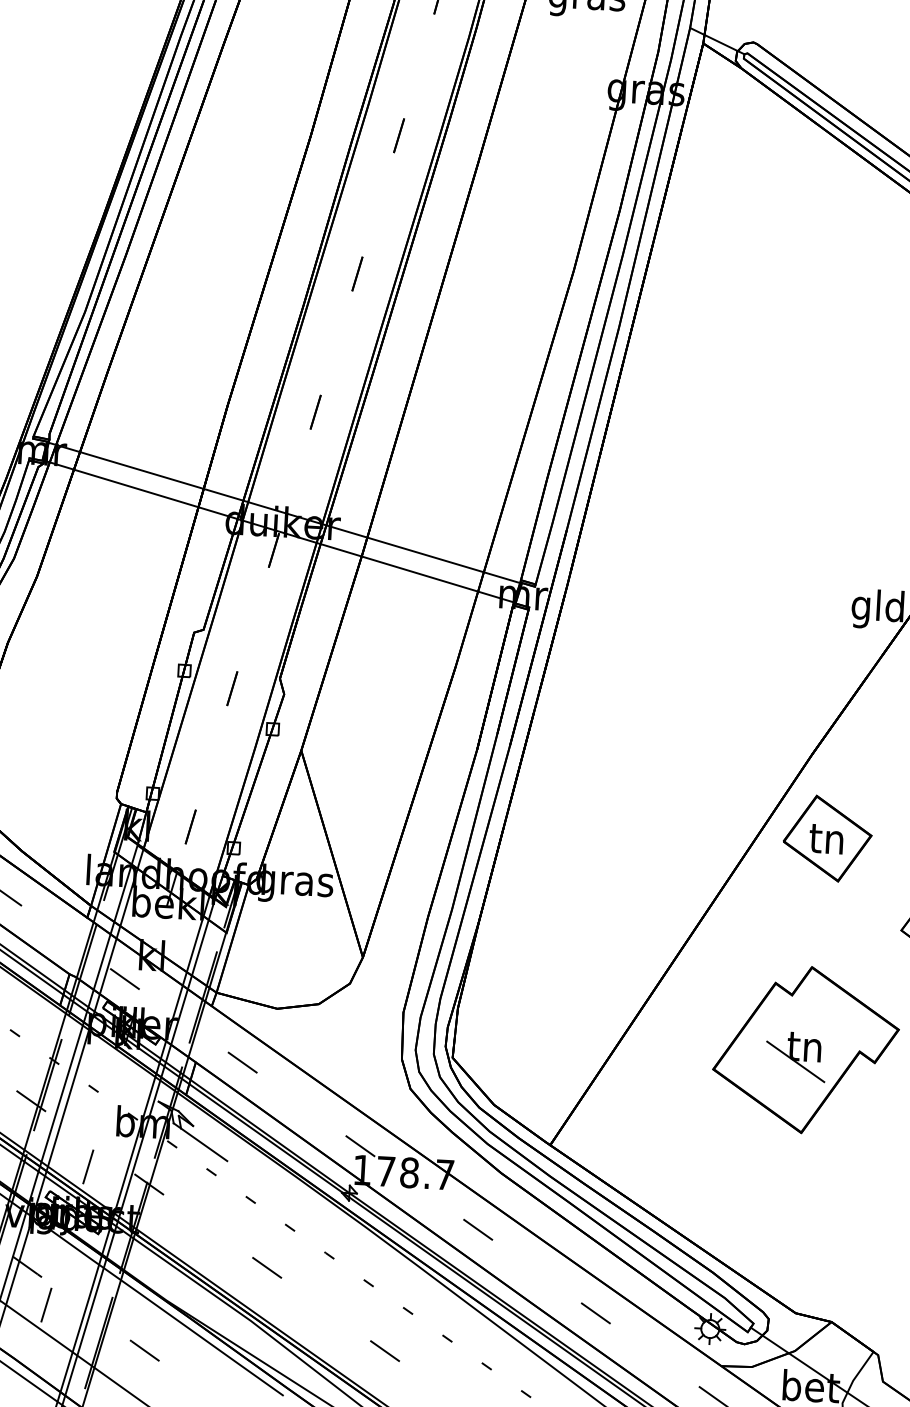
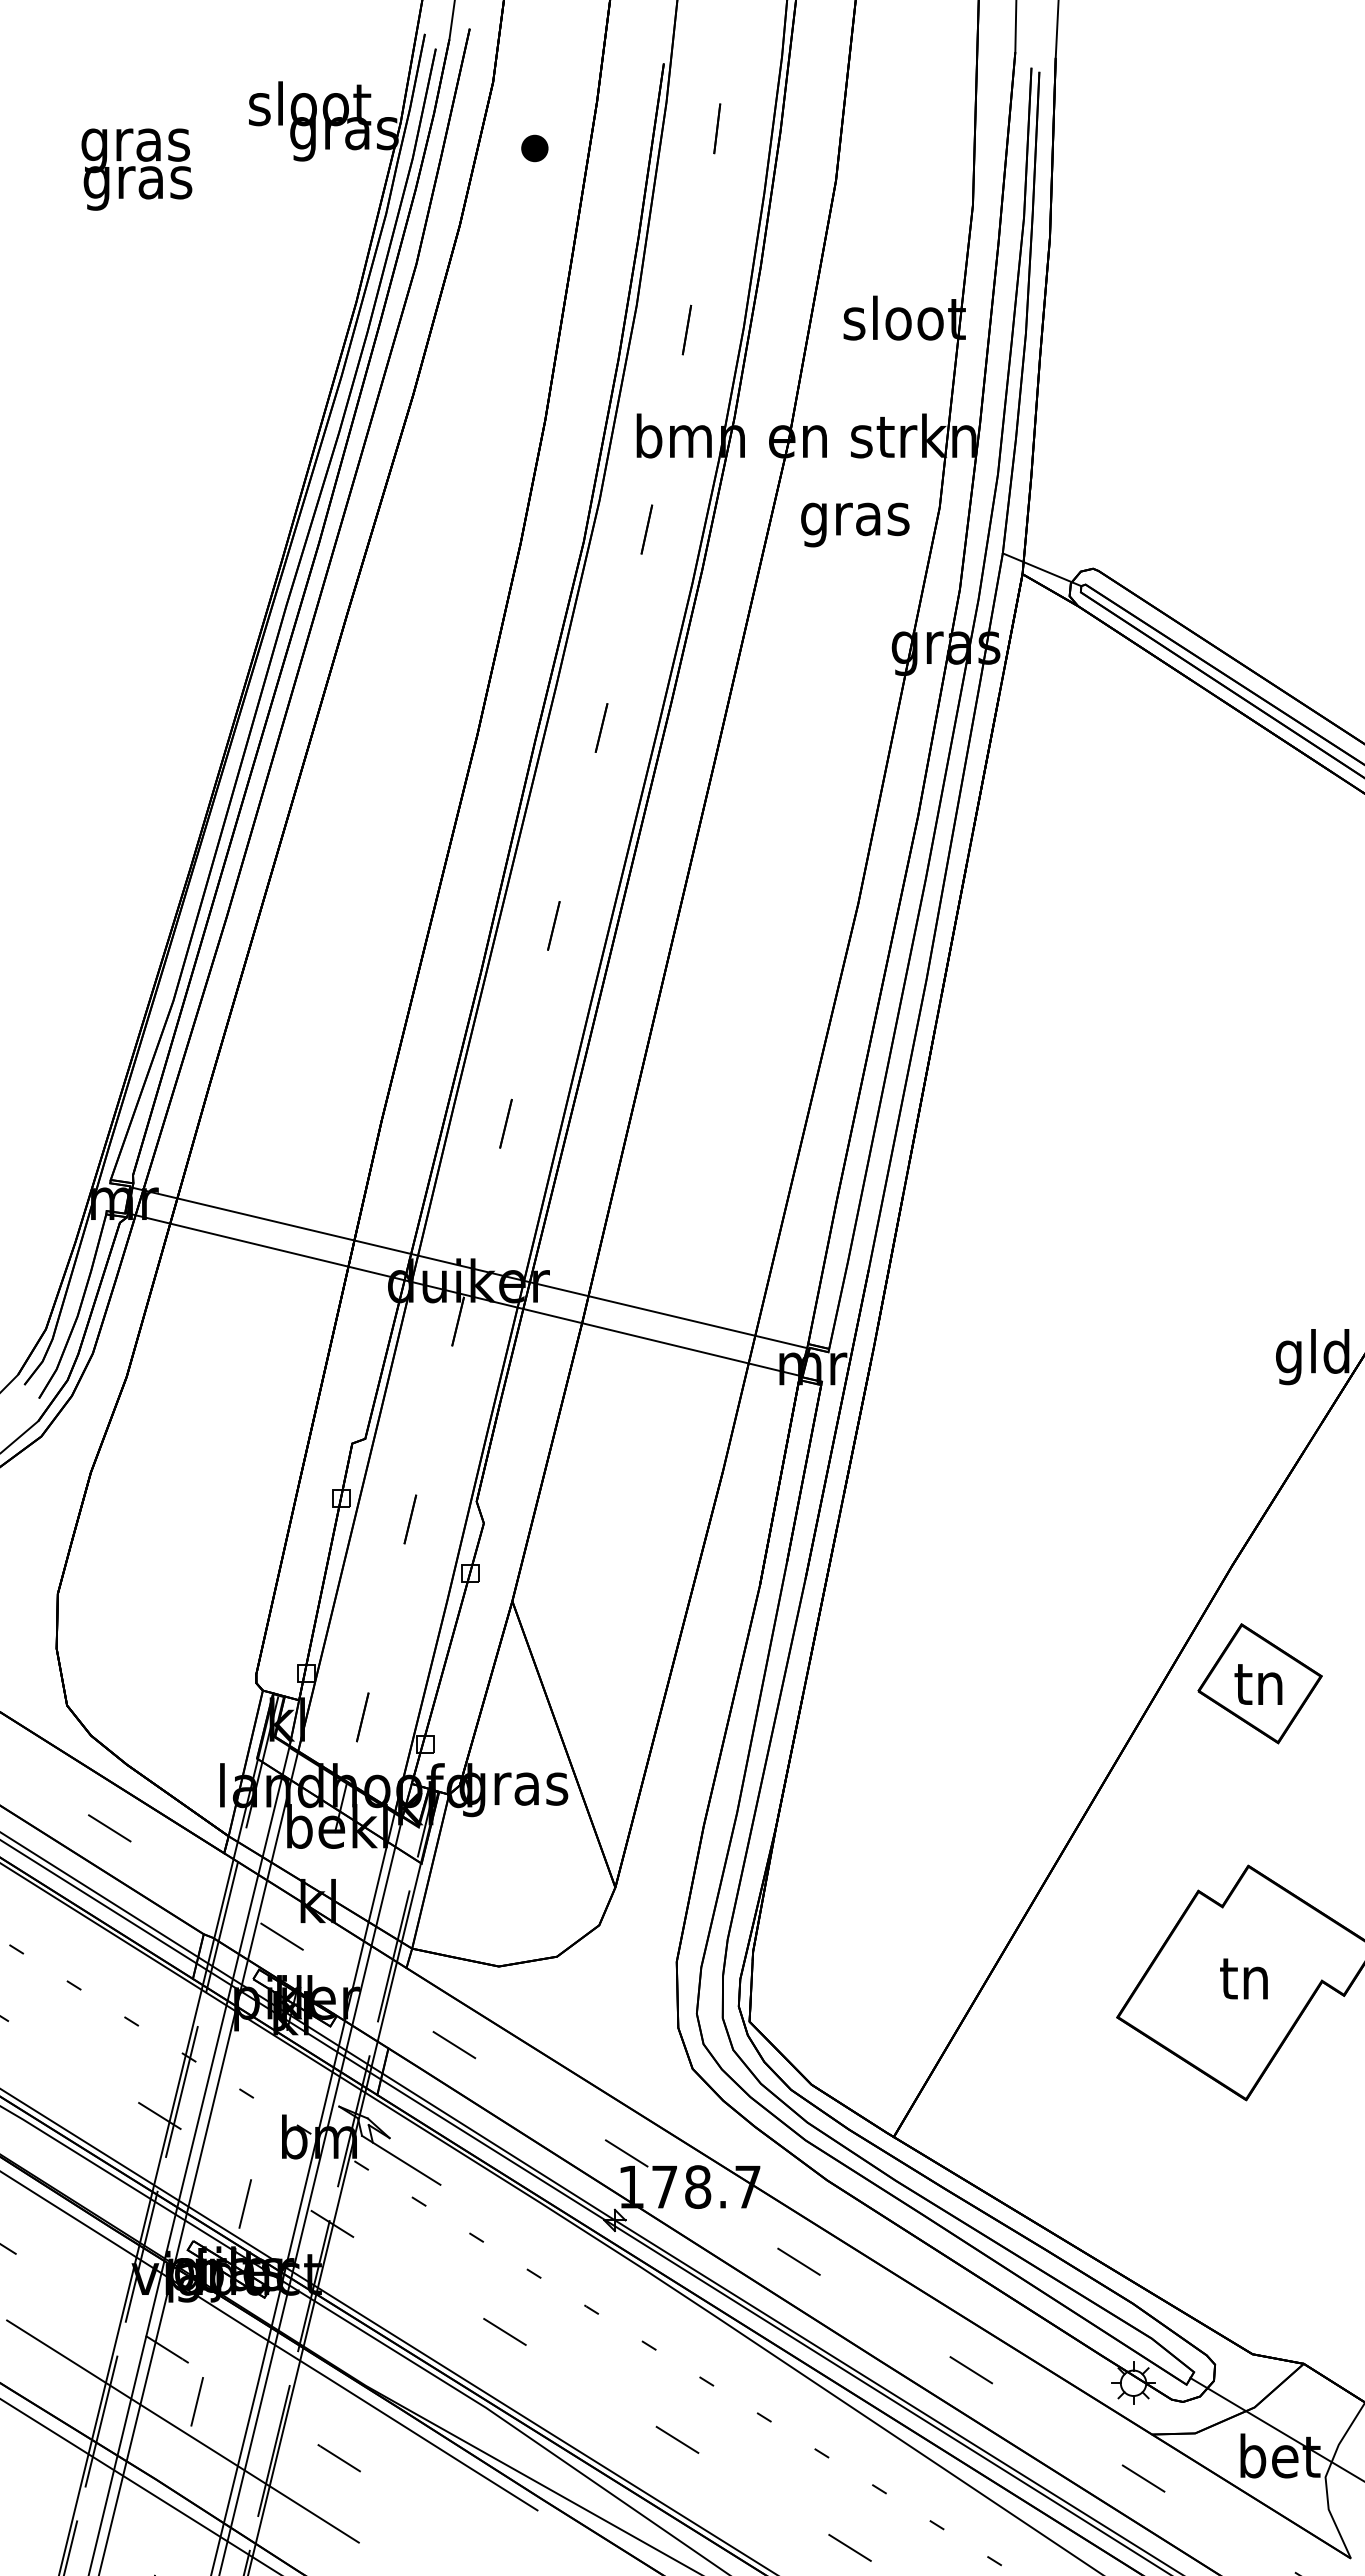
line: (795, 1061) -> (1232, 2000), removed

